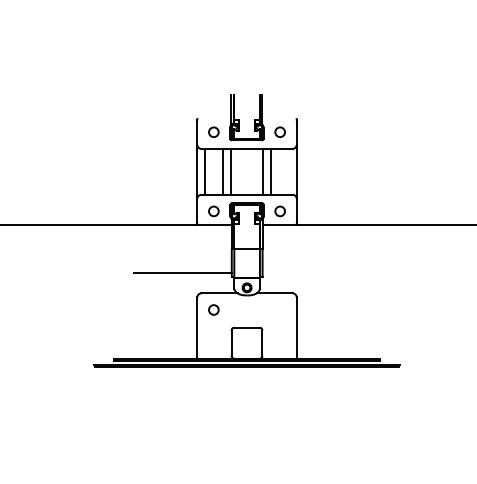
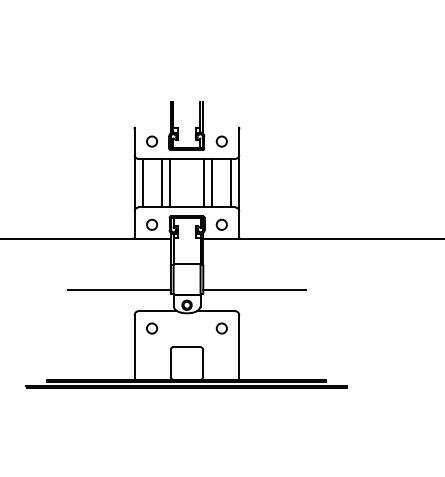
line: (289, 171) -> (231, 182), added
line: (311, 273) -> (254, 290), added
circle: (279, 309) -> (221, 328), added

